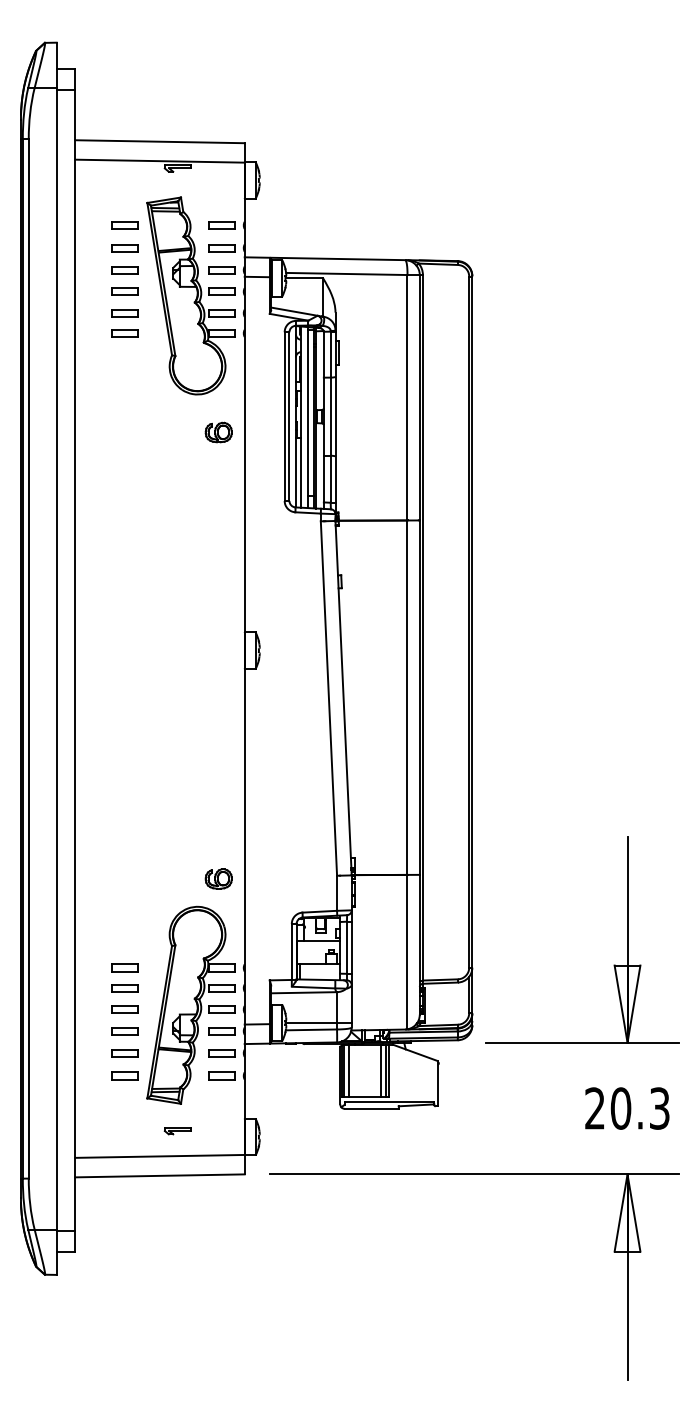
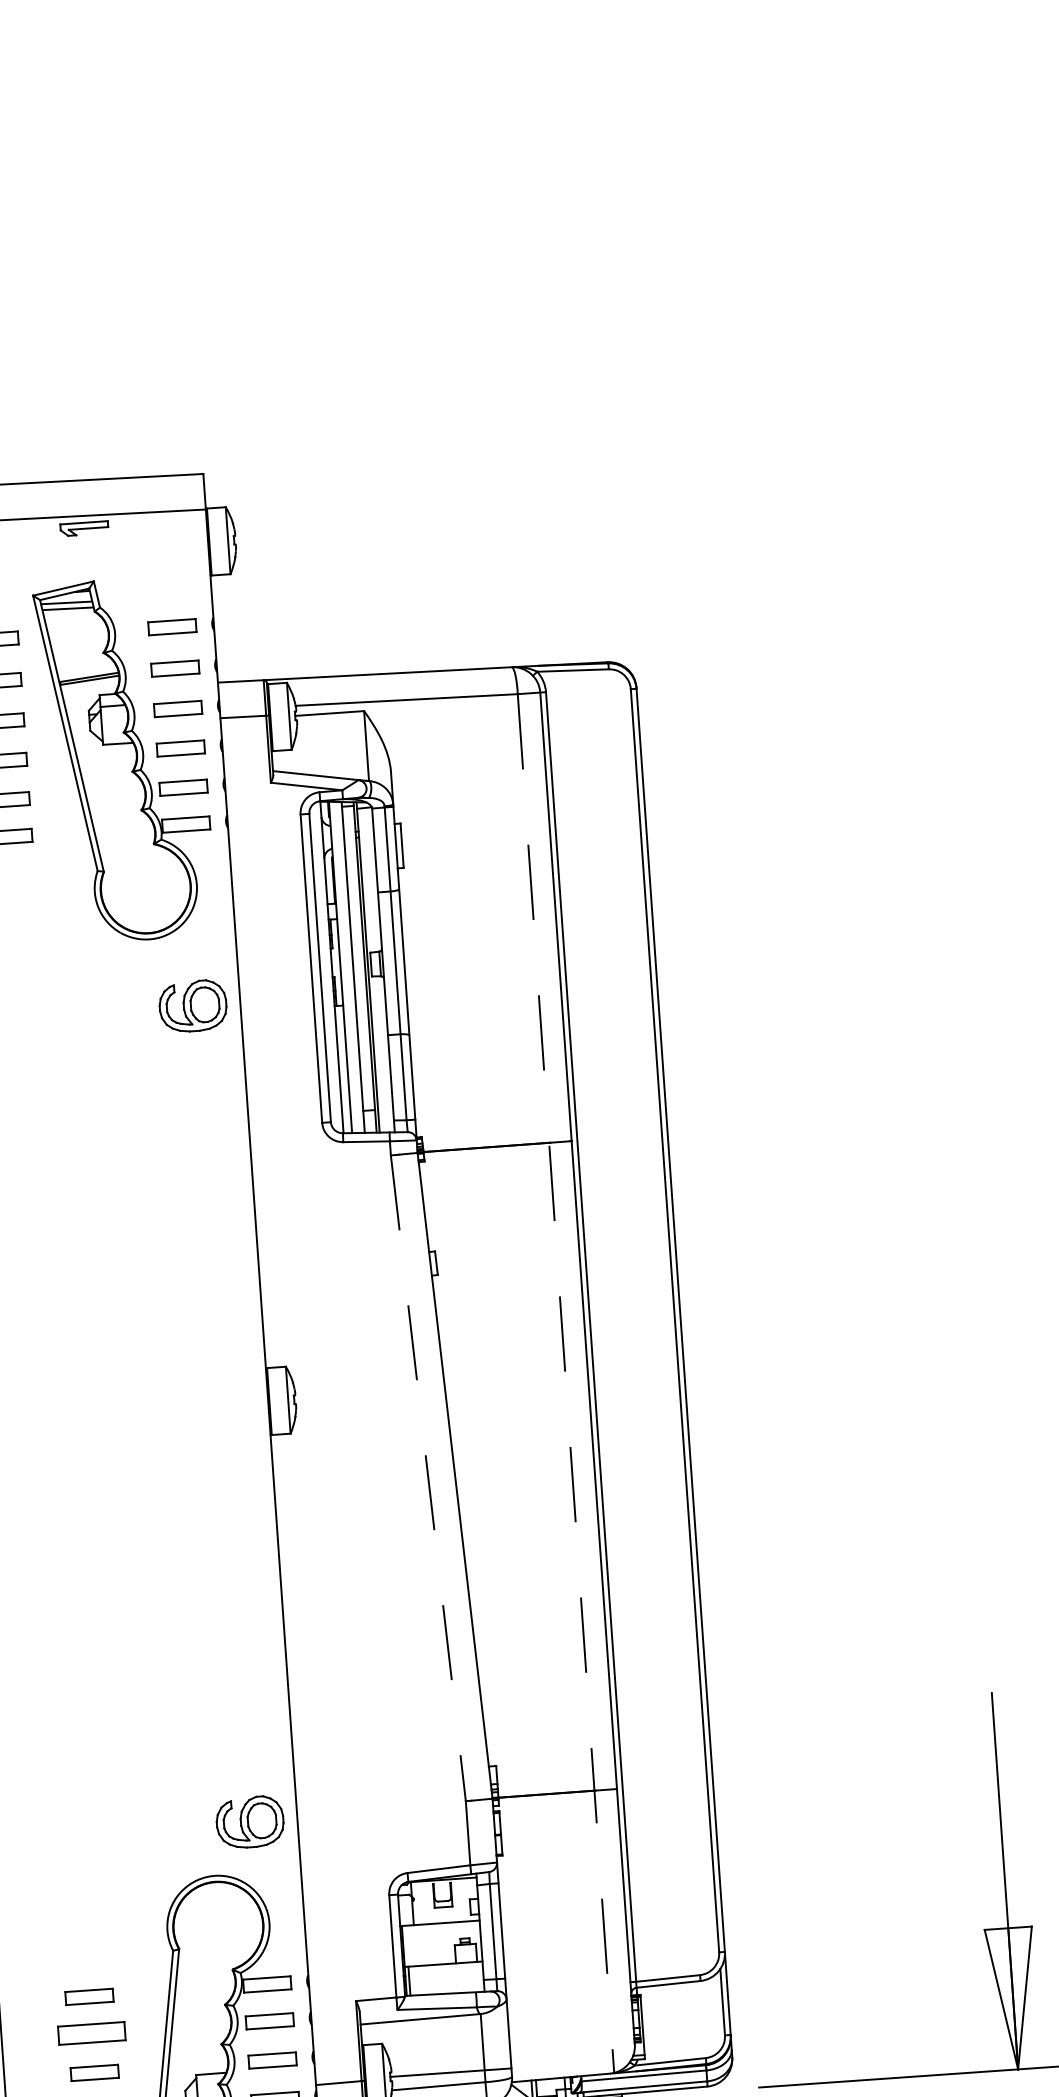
part: (218, 432) -> (192, 1006), size x1.4
line: (407, 652) -> (566, 1384), solid -> dashed
line: (328, 699) -> (427, 1480), solid -> dashed
part: (218, 878) -> (249, 1821), size x1.4
part: (124, 988) -> (91, 2034), size x1.4

